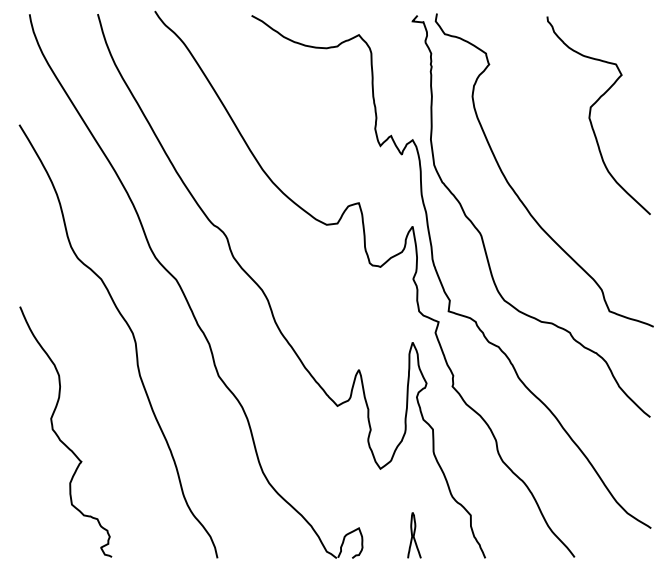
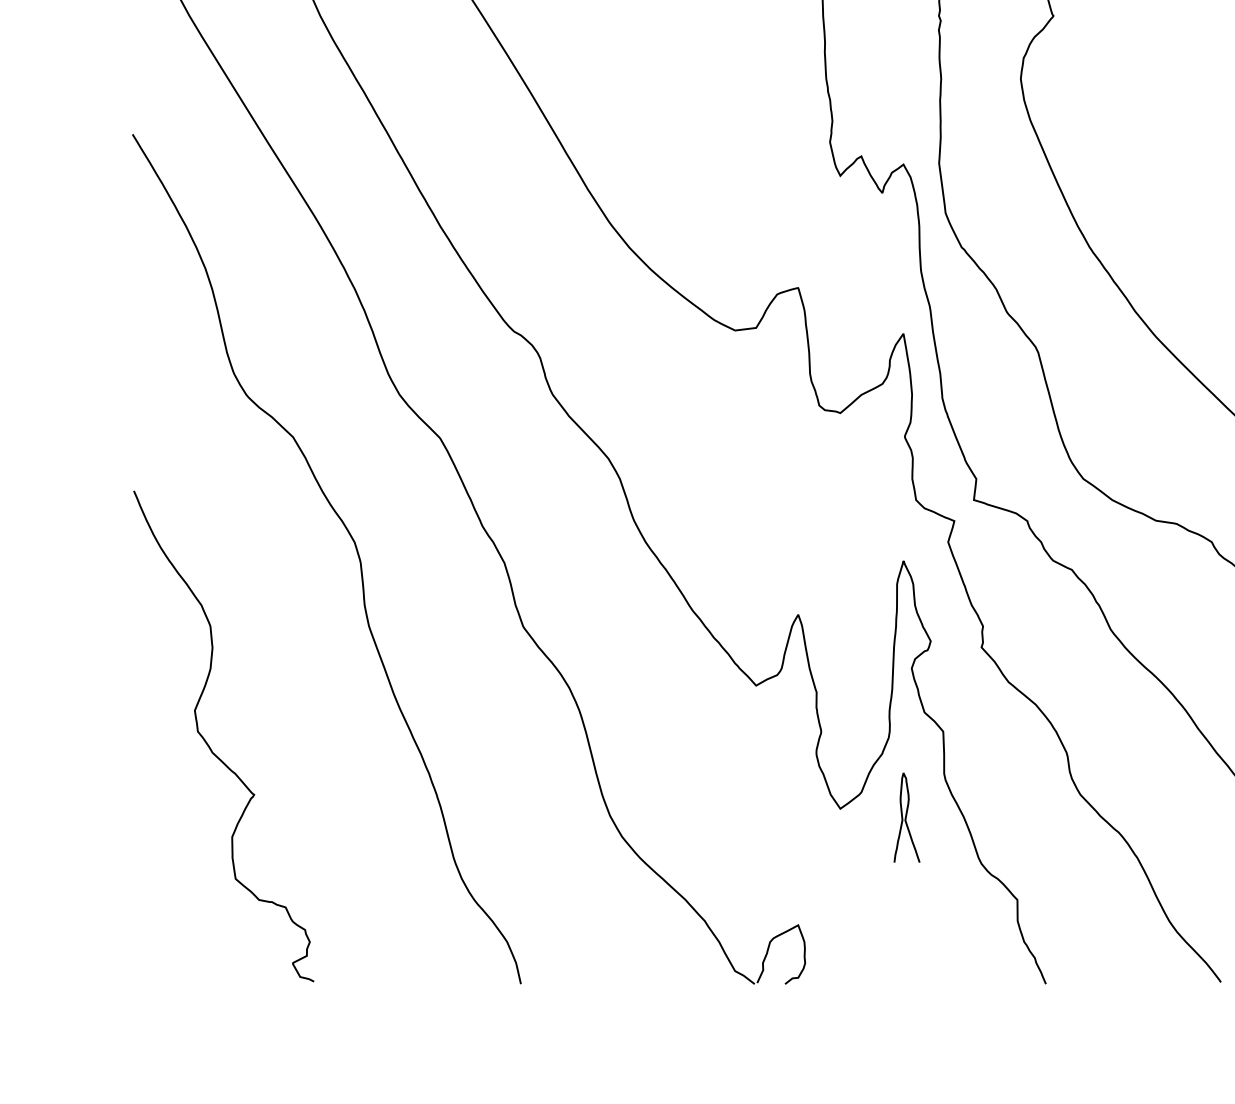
curve: (414, 535) -> (907, 817), moved

